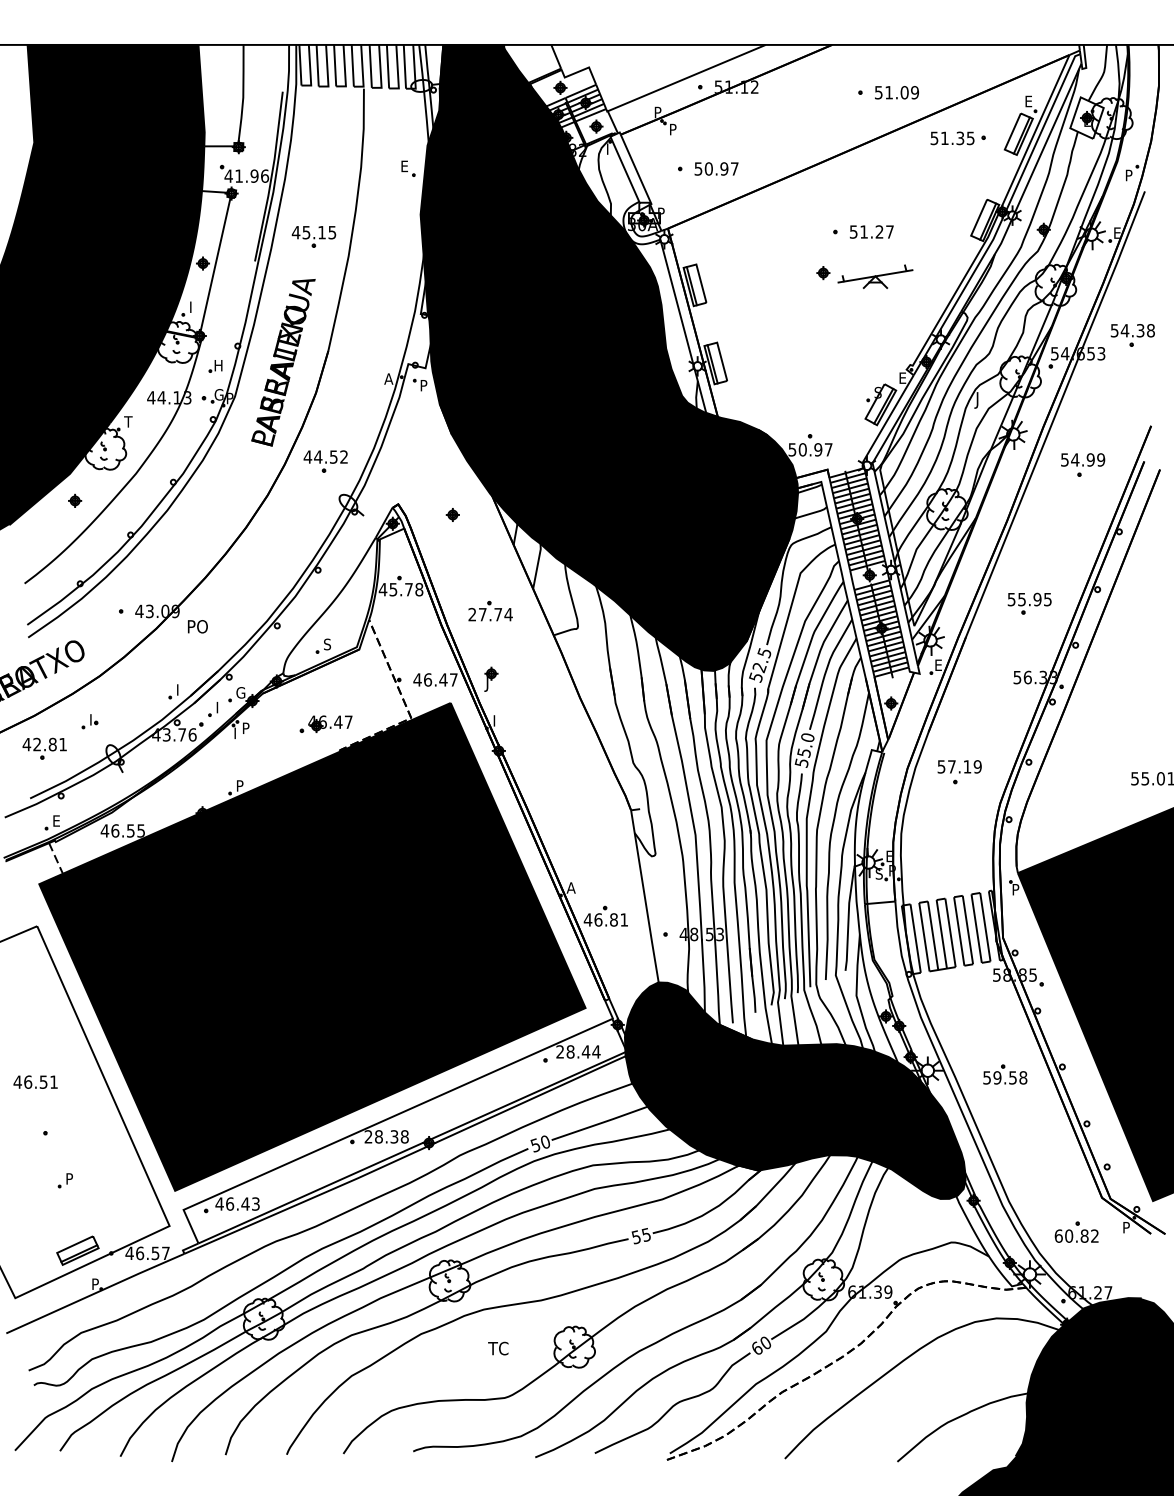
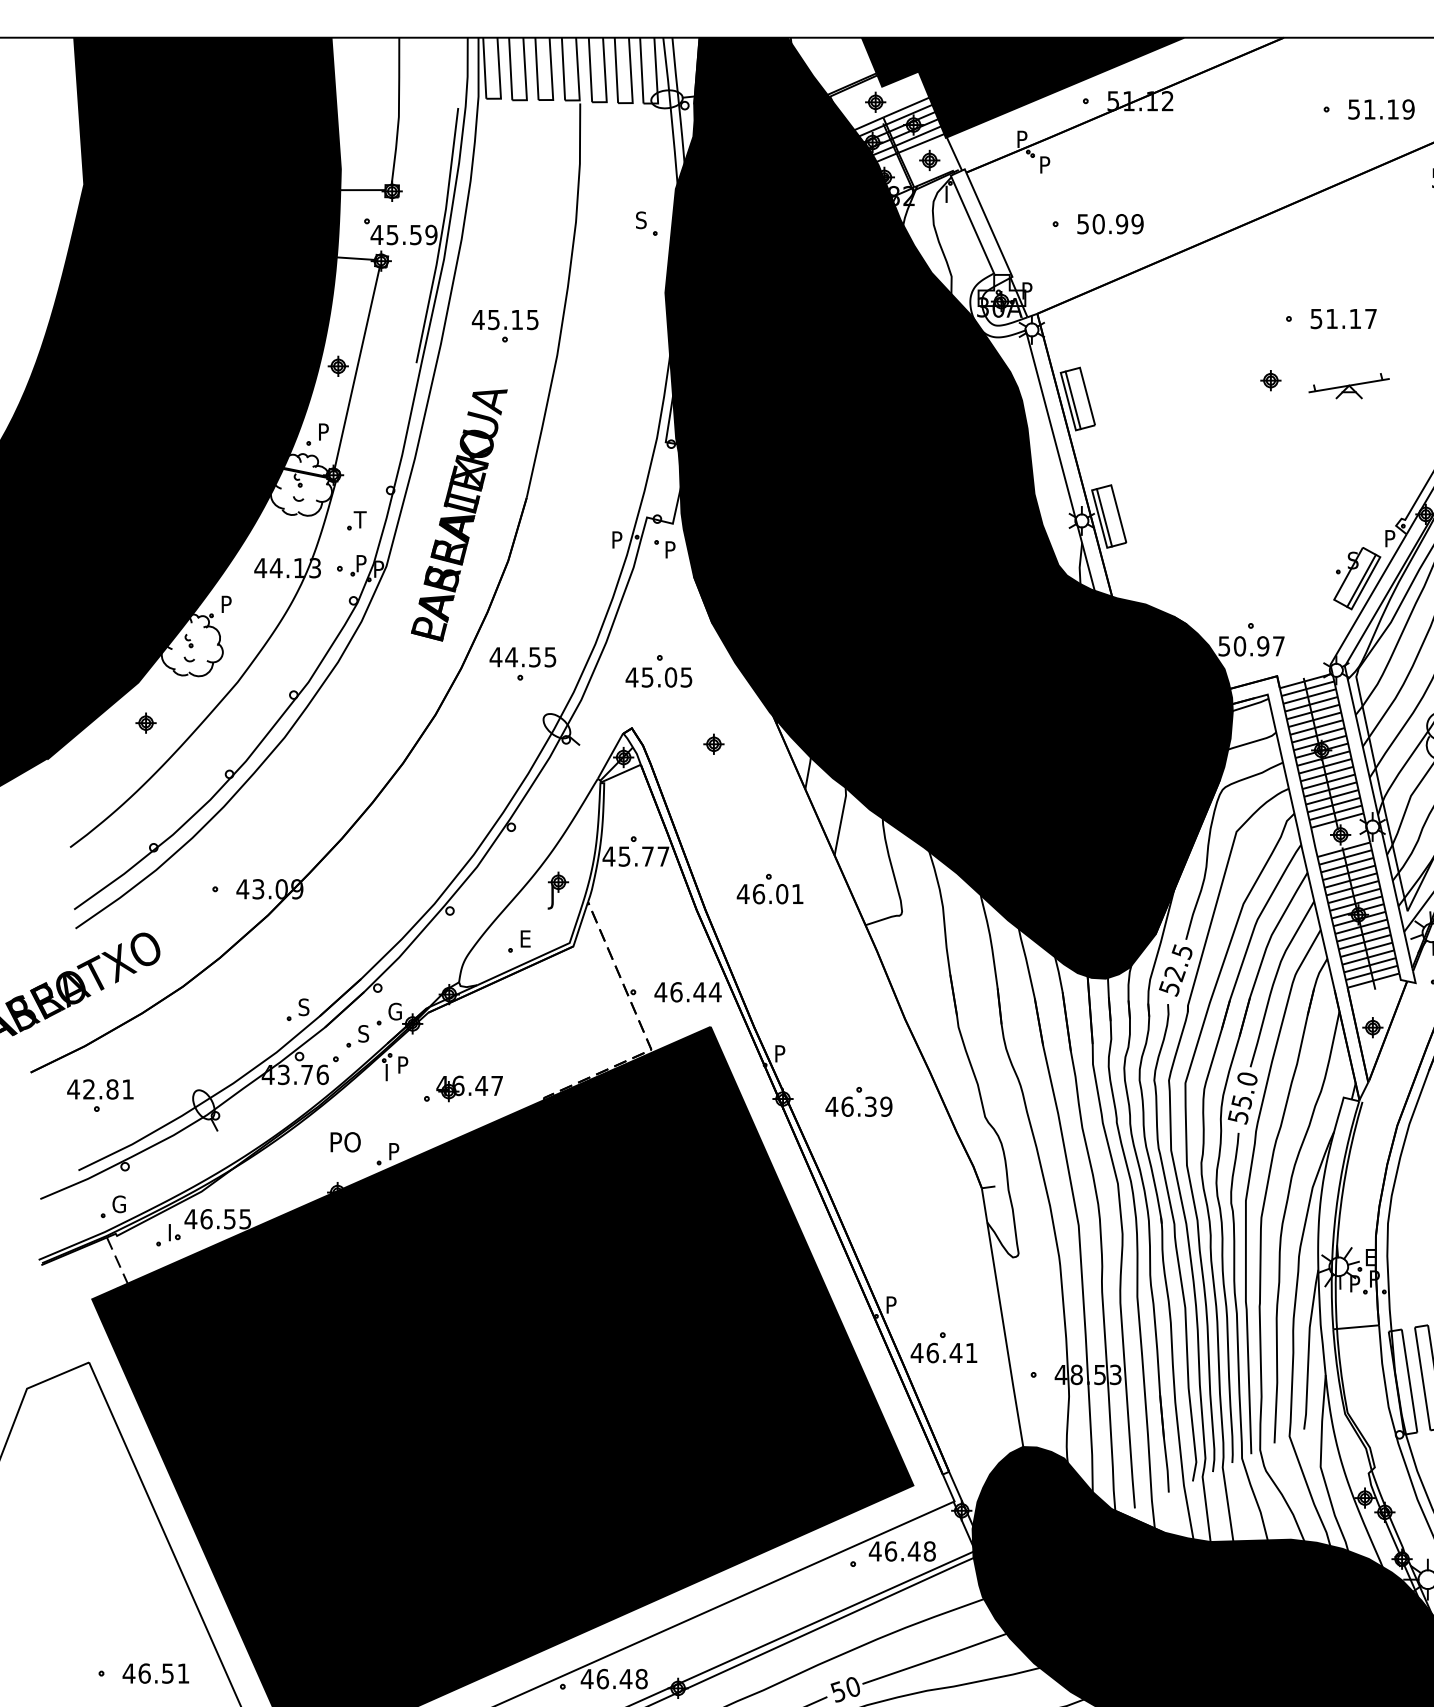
fill: (658, 77) -> (1023, 86), added
text: (904, 92) -> (1392, 109), 51.09 -> 51.19
text: (404, 166) -> (641, 220), E -> S
text: (734, 168) -> (1137, 223), 50.97 -> 50.99
text: (252, 175) -> (412, 233), 41.96 -> 45.59
text: (879, 231) -> (1355, 318), 51.27 -> 51.17
part: (875, 276) -> (1349, 385), size x0.71
text: (193, 304) -> (324, 427), I -> P
text: (217, 365) -> (360, 519), H -> T
text: (903, 377) -> (1391, 537), E -> P
text: (388, 378) -> (617, 539), A -> P
text: (218, 394) -> (361, 563), G -> P
text: (128, 421) -> (226, 603), T -> P
text: (343, 456) -> (549, 656), 44.52 -> 44.55
part: (416, 466) -> (659, 671), added
text: (419, 589) -> (663, 856), 45.78 -> 45.77
text: (490, 614) -> (770, 893), 27.74 -> 46.01
text: (197, 626) -> (345, 1141), moved
text: (327, 644) -> (525, 938), S -> E
part: (491, 678) -> (558, 889), moved
text: (453, 679) -> (714, 991), 46.47 -> 46.44
text: (179, 689) -> (302, 1006), I -> S
text: (219, 707) -> (363, 1033), I -> S
text: (497, 718) -> (781, 1050), I -> P
part: (89, 721) -> (167, 1235), moved
part: (325, 723) -> (462, 1087), moved
part: (549, 752) -> (859, 1101), added
text: (56, 820) -> (118, 1203), E -> G
text: (878, 873) -> (1353, 1283), S -> P
text: (570, 887) -> (890, 1304), A -> P
text: (613, 919) -> (955, 1352), 46.81 -> 46.41
text: (578, 1051) -> (902, 1550), 28.44 -> 46.48
text: (35, 1081) -> (155, 1672), moved
text: (381, 1136) -> (606, 1678), 28.38 -> 46.48

